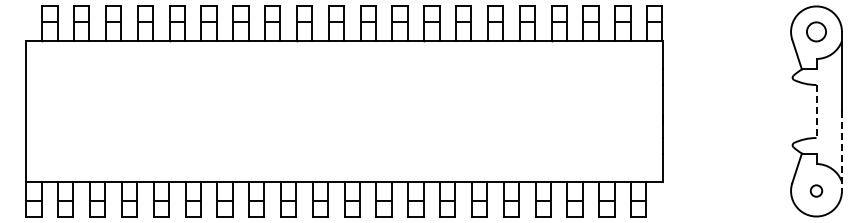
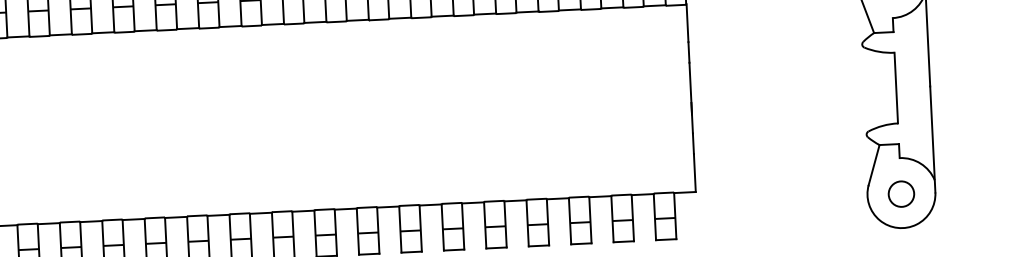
line: (816, 111) -> (896, 88), dashed -> solid
line: (841, 151) -> (932, 139), dashed -> solid
circle: (816, 190) -> (901, 193), size x1.67

